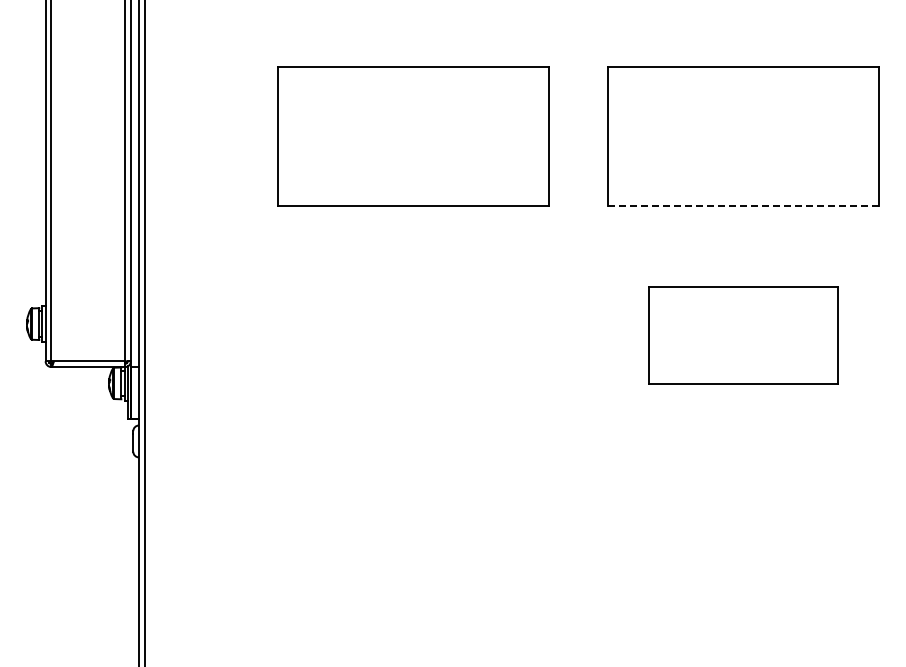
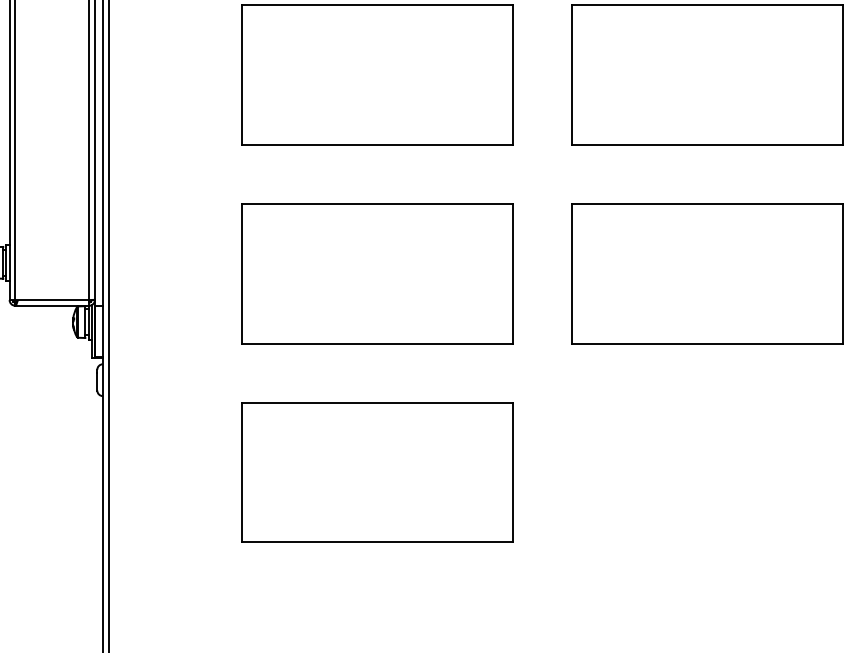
line: (743, 205) -> (707, 144), dashed -> solid
part: (413, 335) -> (377, 274), added
part: (743, 335) -> (707, 274), size x1.43
part: (413, 534) -> (377, 473), added

